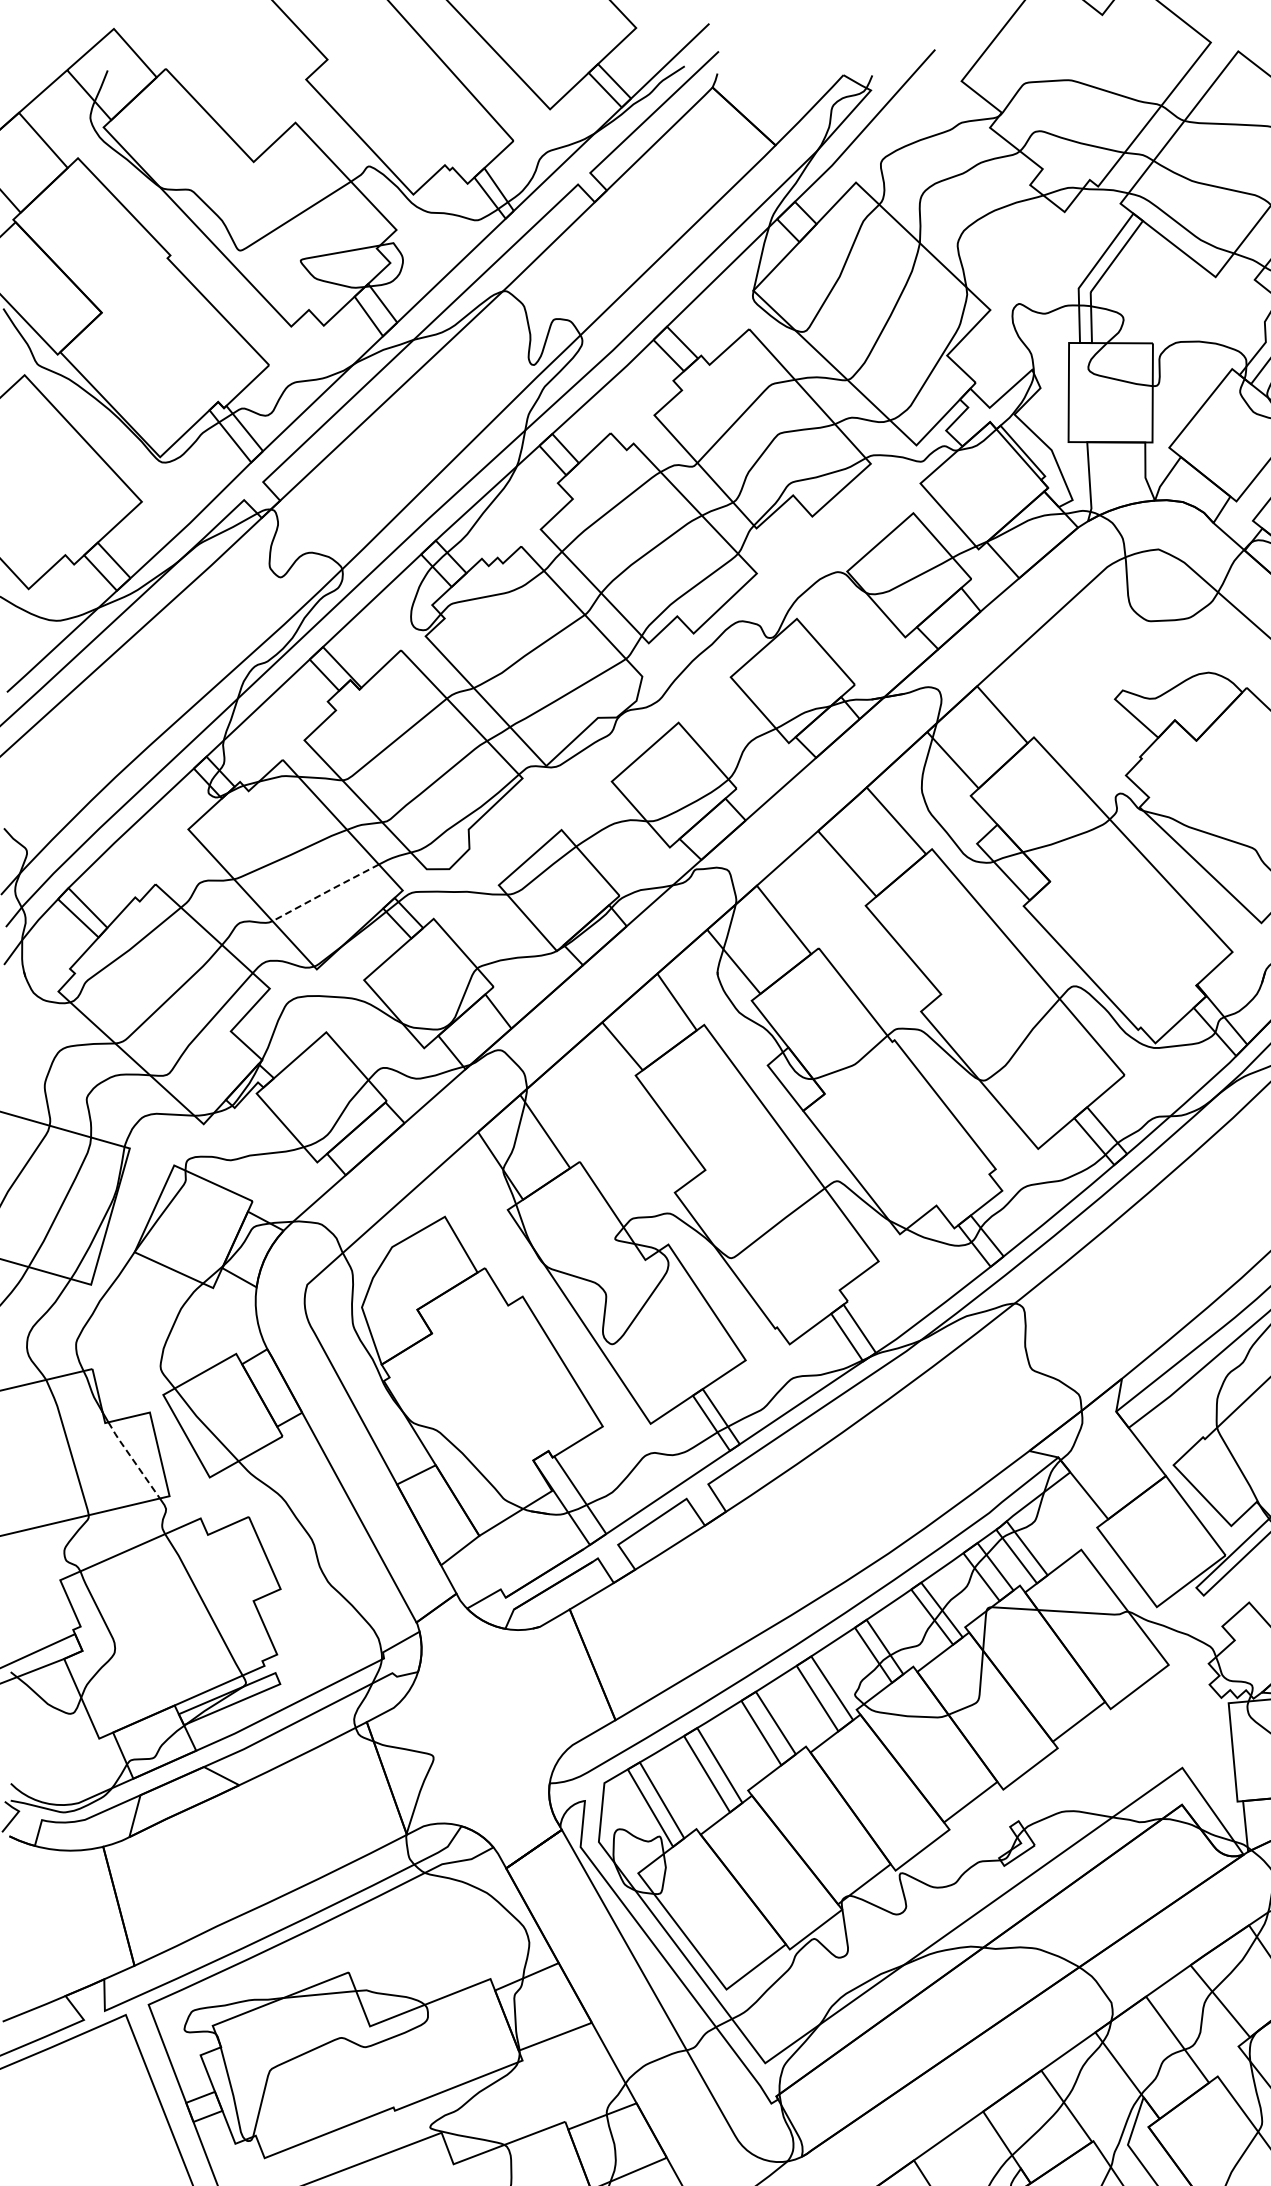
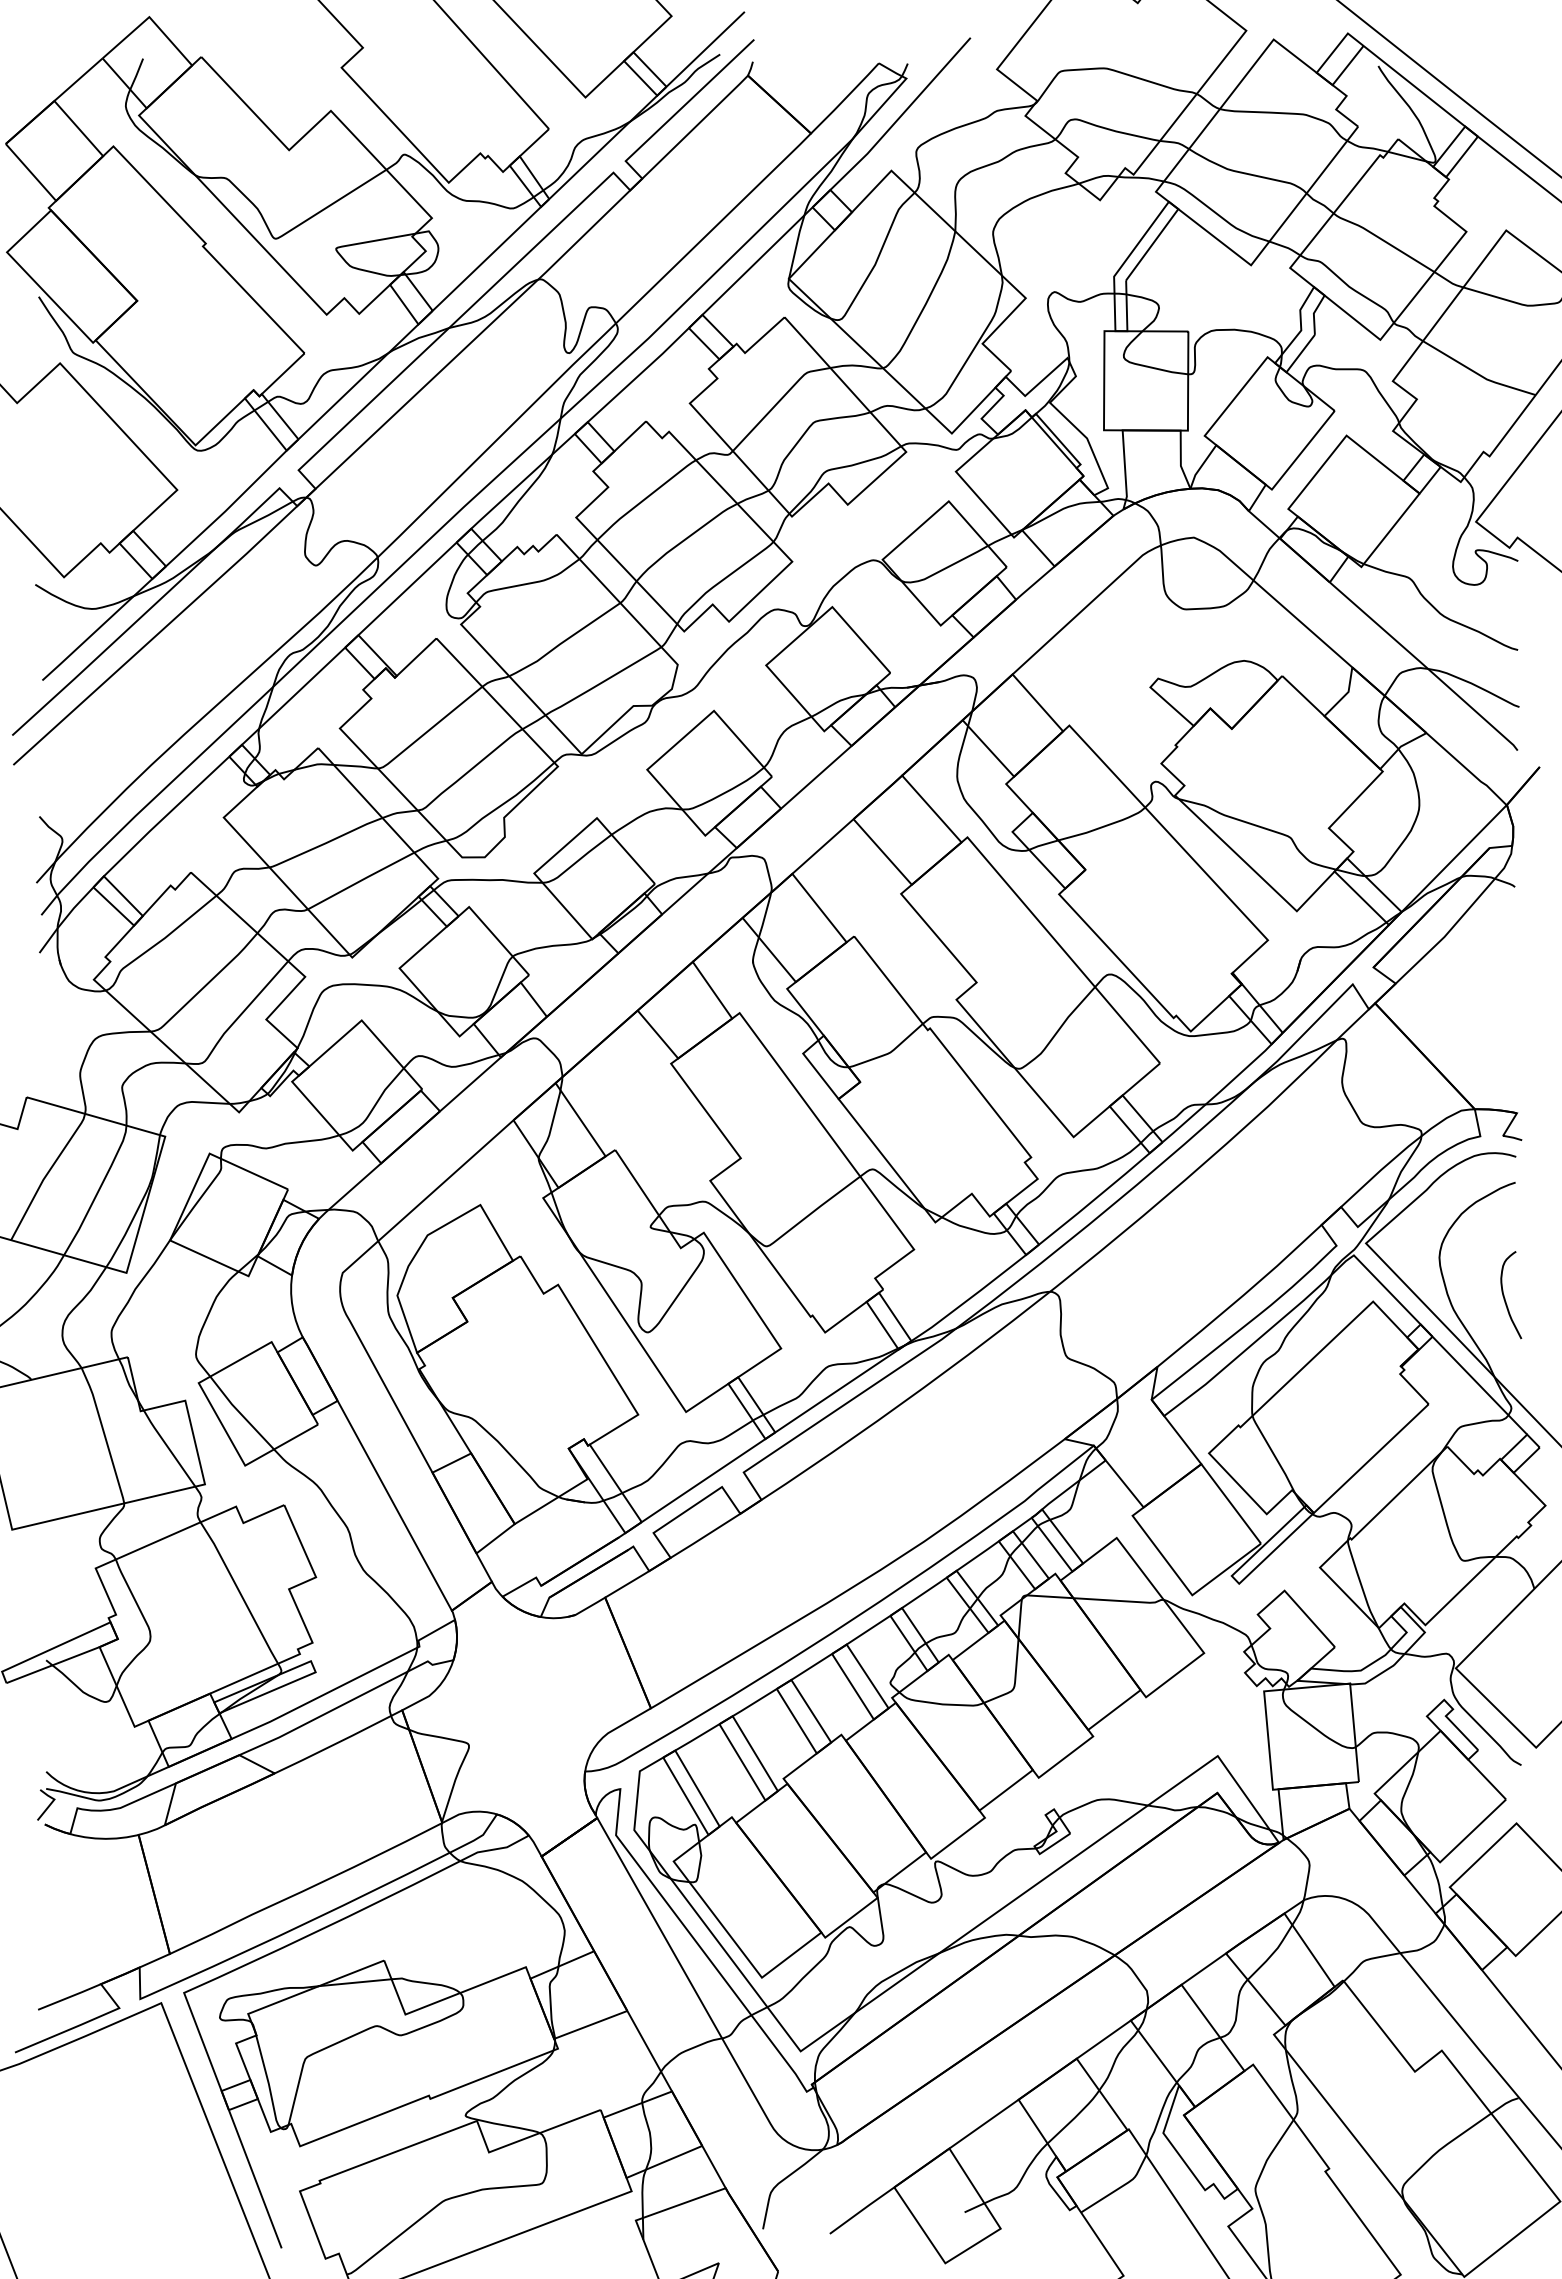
line: (326, 892) -> (361, 880), dashed -> solid
line: (133, 1460) -> (168, 1448), dashed -> solid

